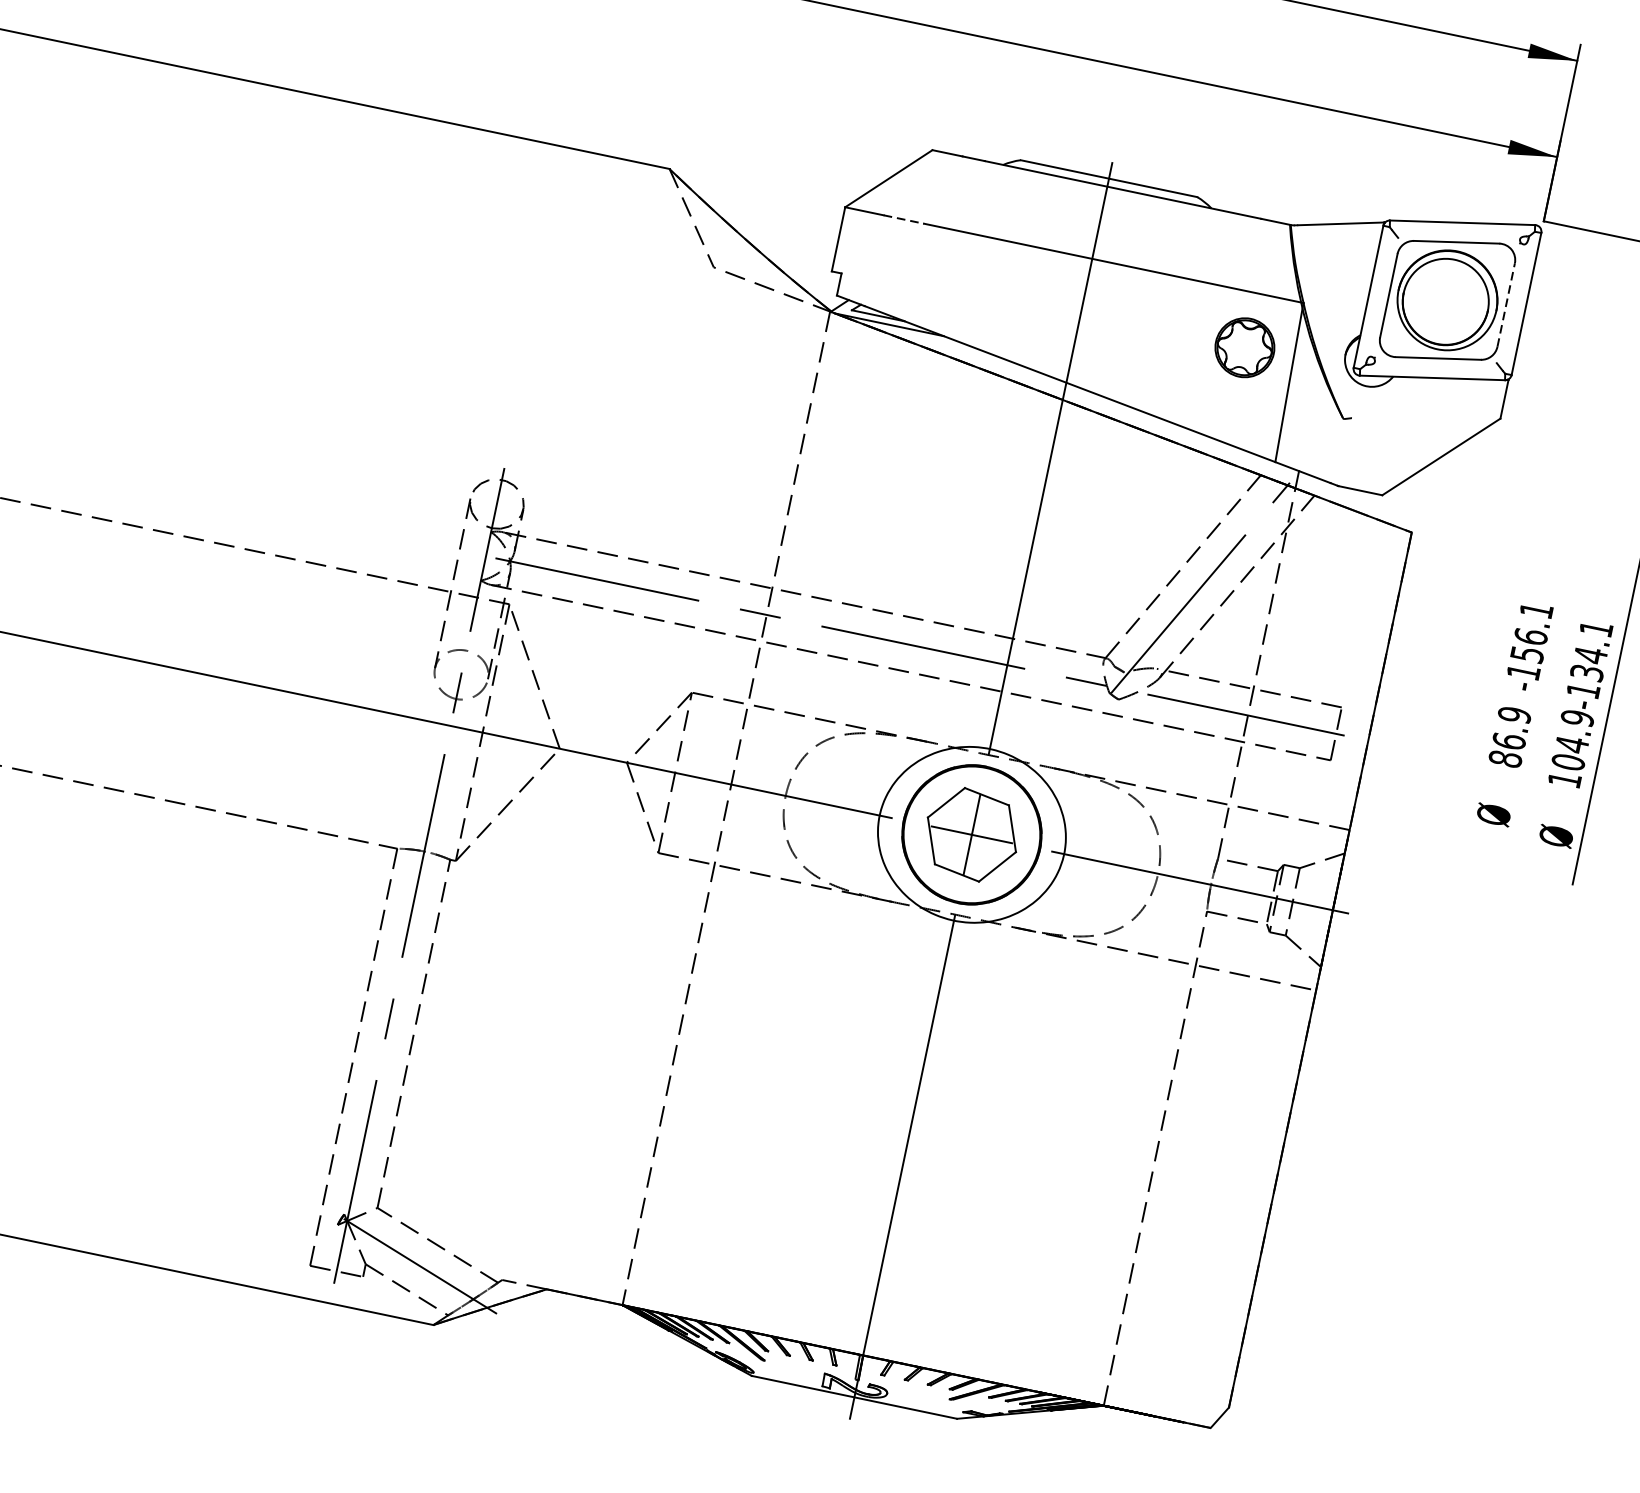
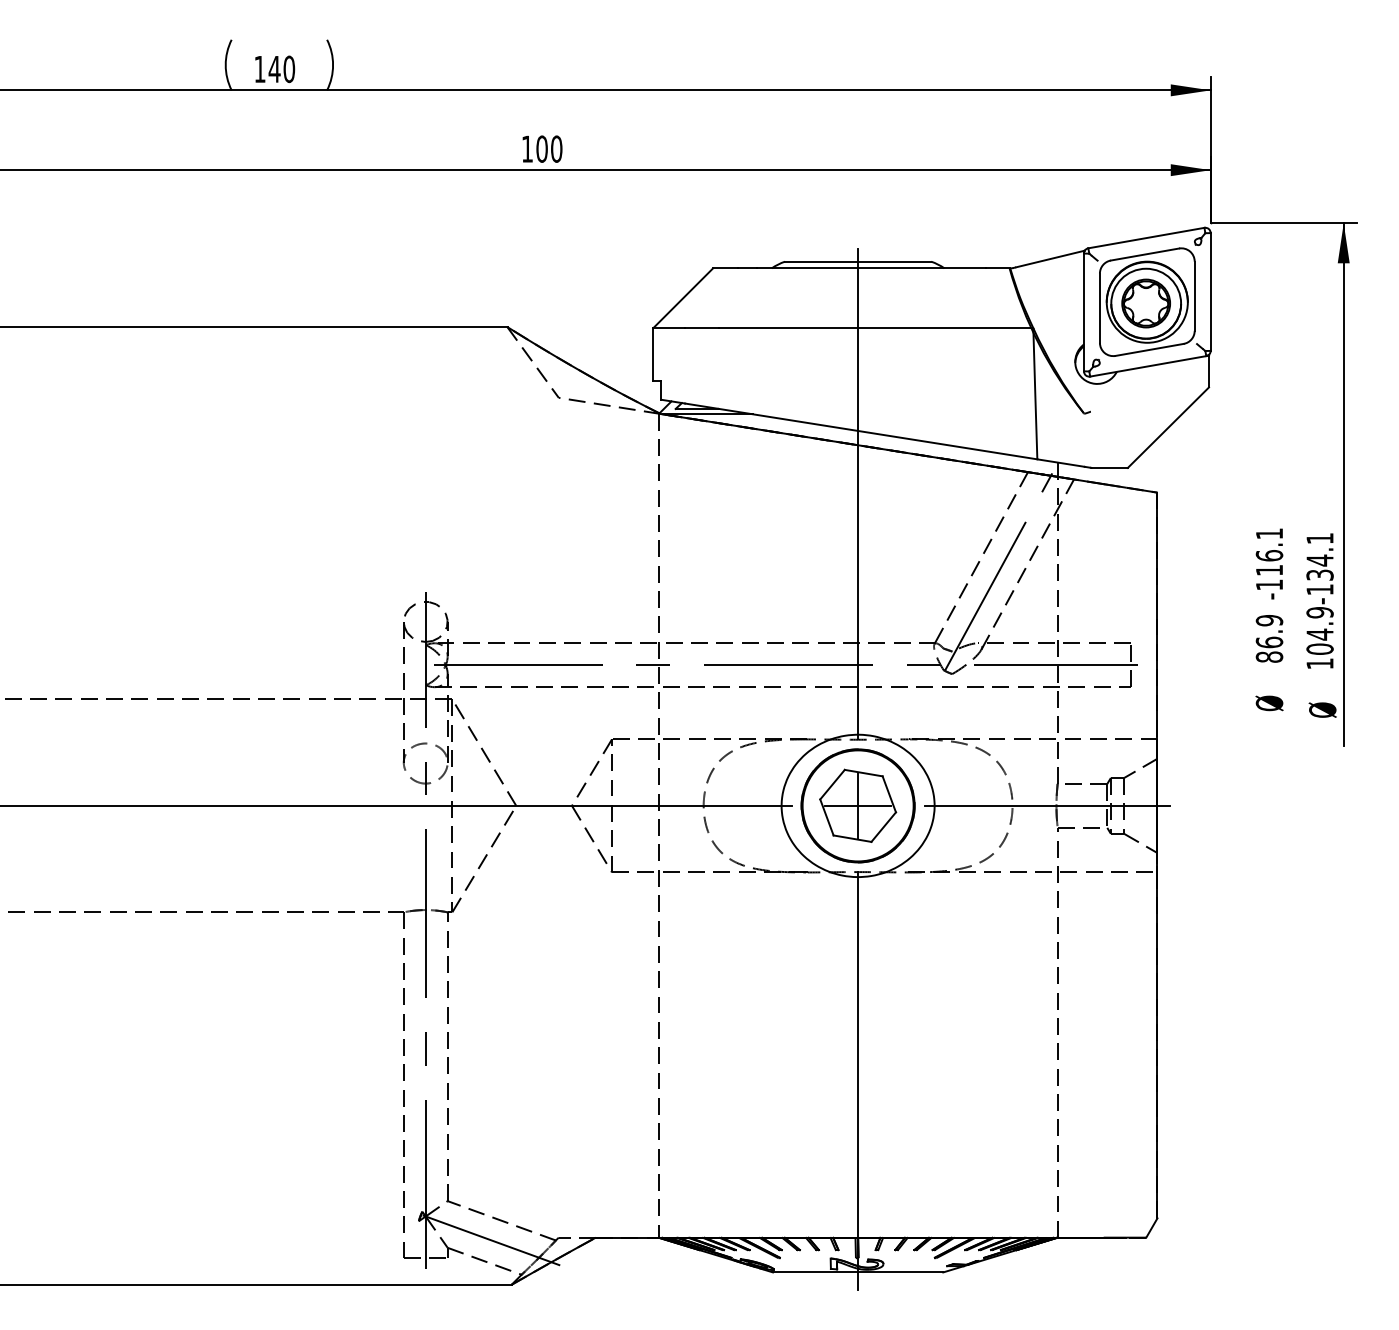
line: (903, 219) -> (701, 328), dashed -> solid
line: (1505, 305) -> (1194, 296), dashed -> solid
part: (1244, 347) -> (1145, 303), moved
text: (1527, 654) -> (1269, 570), -156.1 -> -116.1

